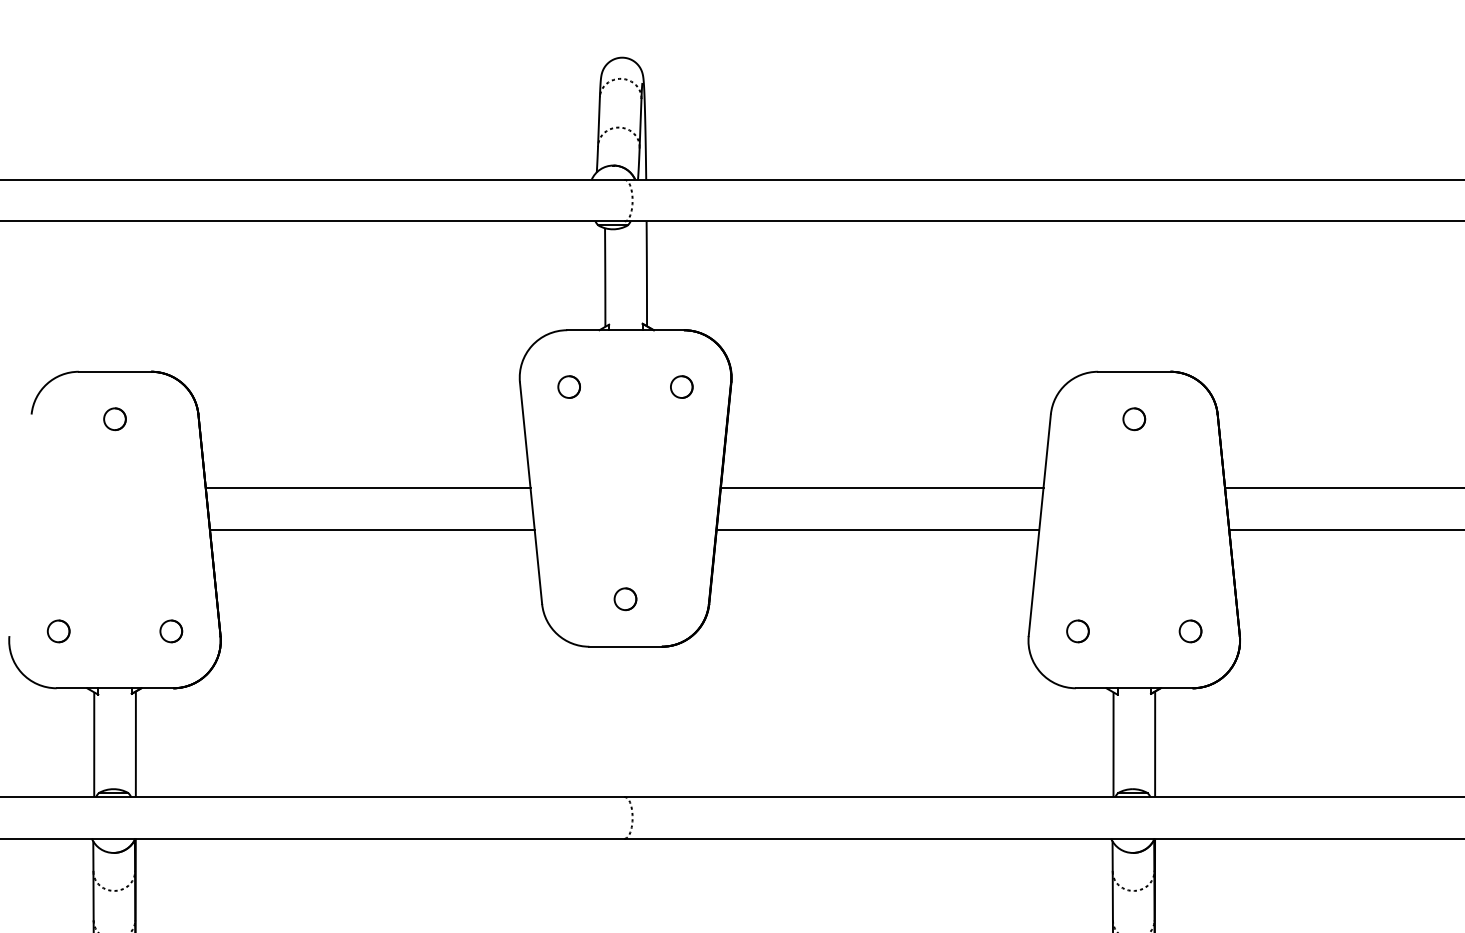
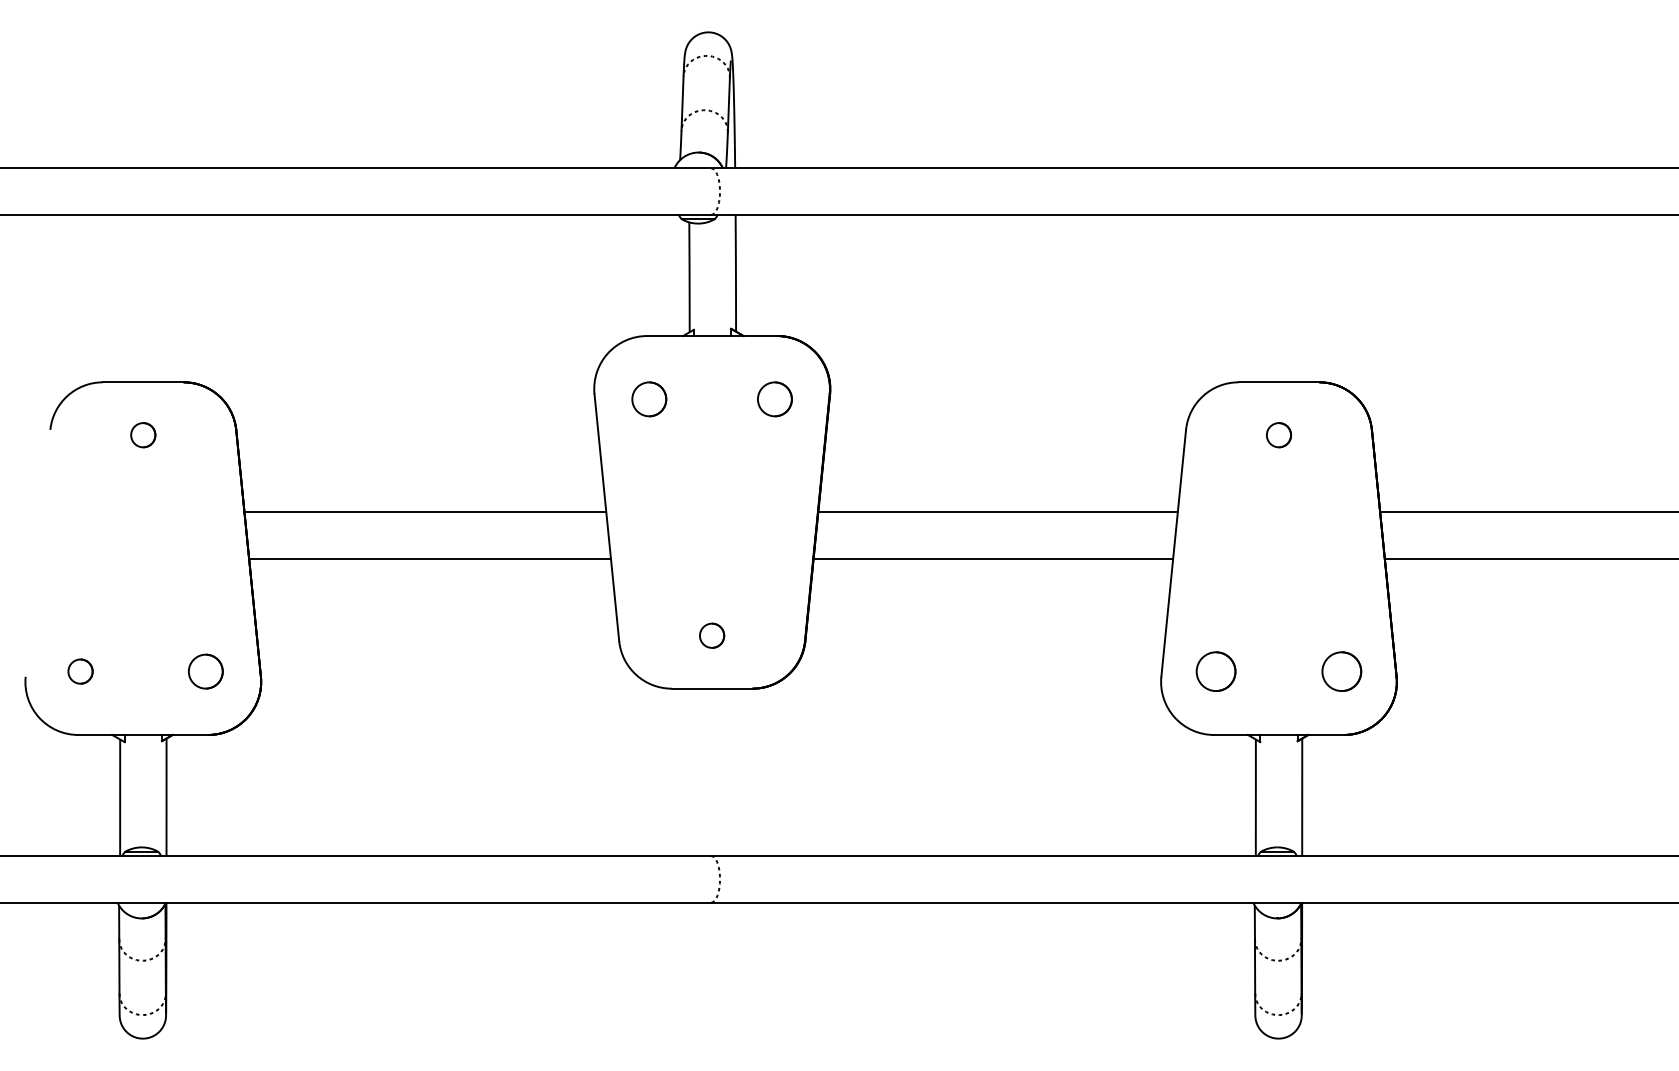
circle: (569, 387) -> (649, 399), size x1.4
circle: (681, 387) -> (774, 399), size x1.4
circle: (171, 631) -> (206, 671), size x1.4
circle: (1078, 631) -> (1216, 671), size x1.6
circle: (1190, 631) -> (1341, 671), size x1.6

